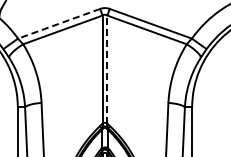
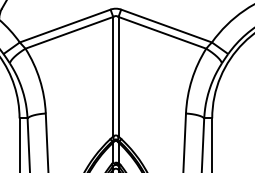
line: (59, 23) -> (65, 25), dashed -> solid
line: (107, 69) -> (118, 76), dashed -> solid

